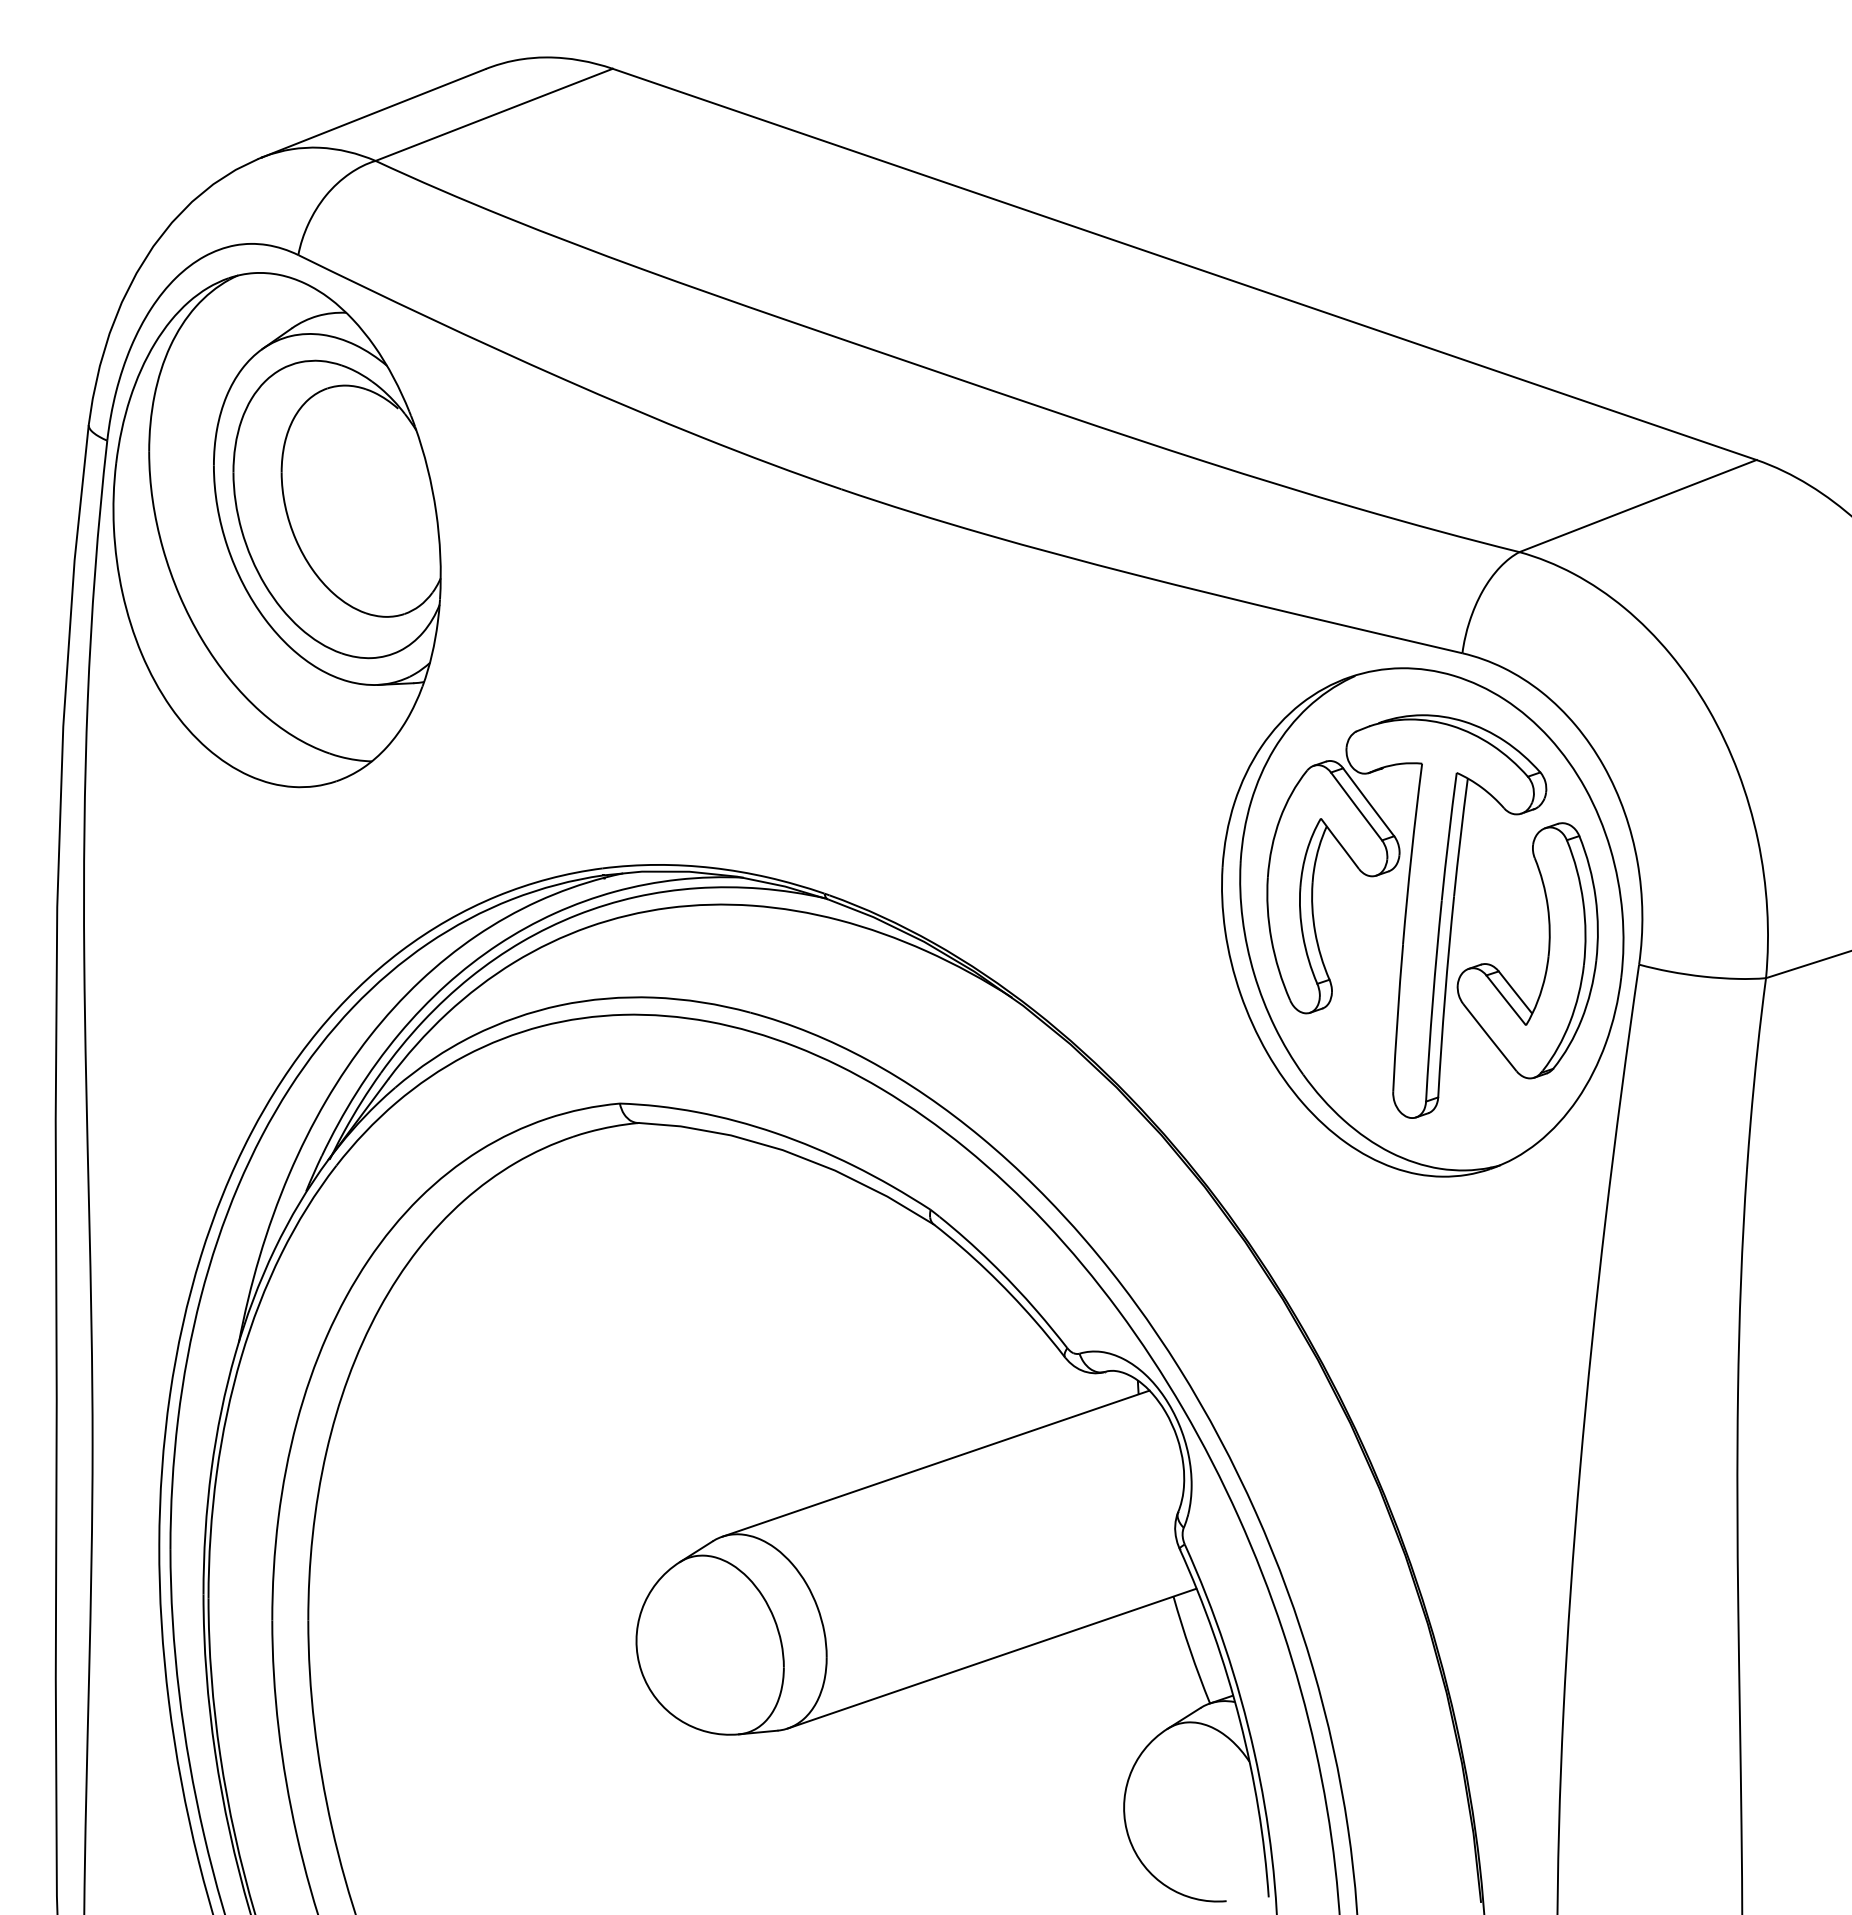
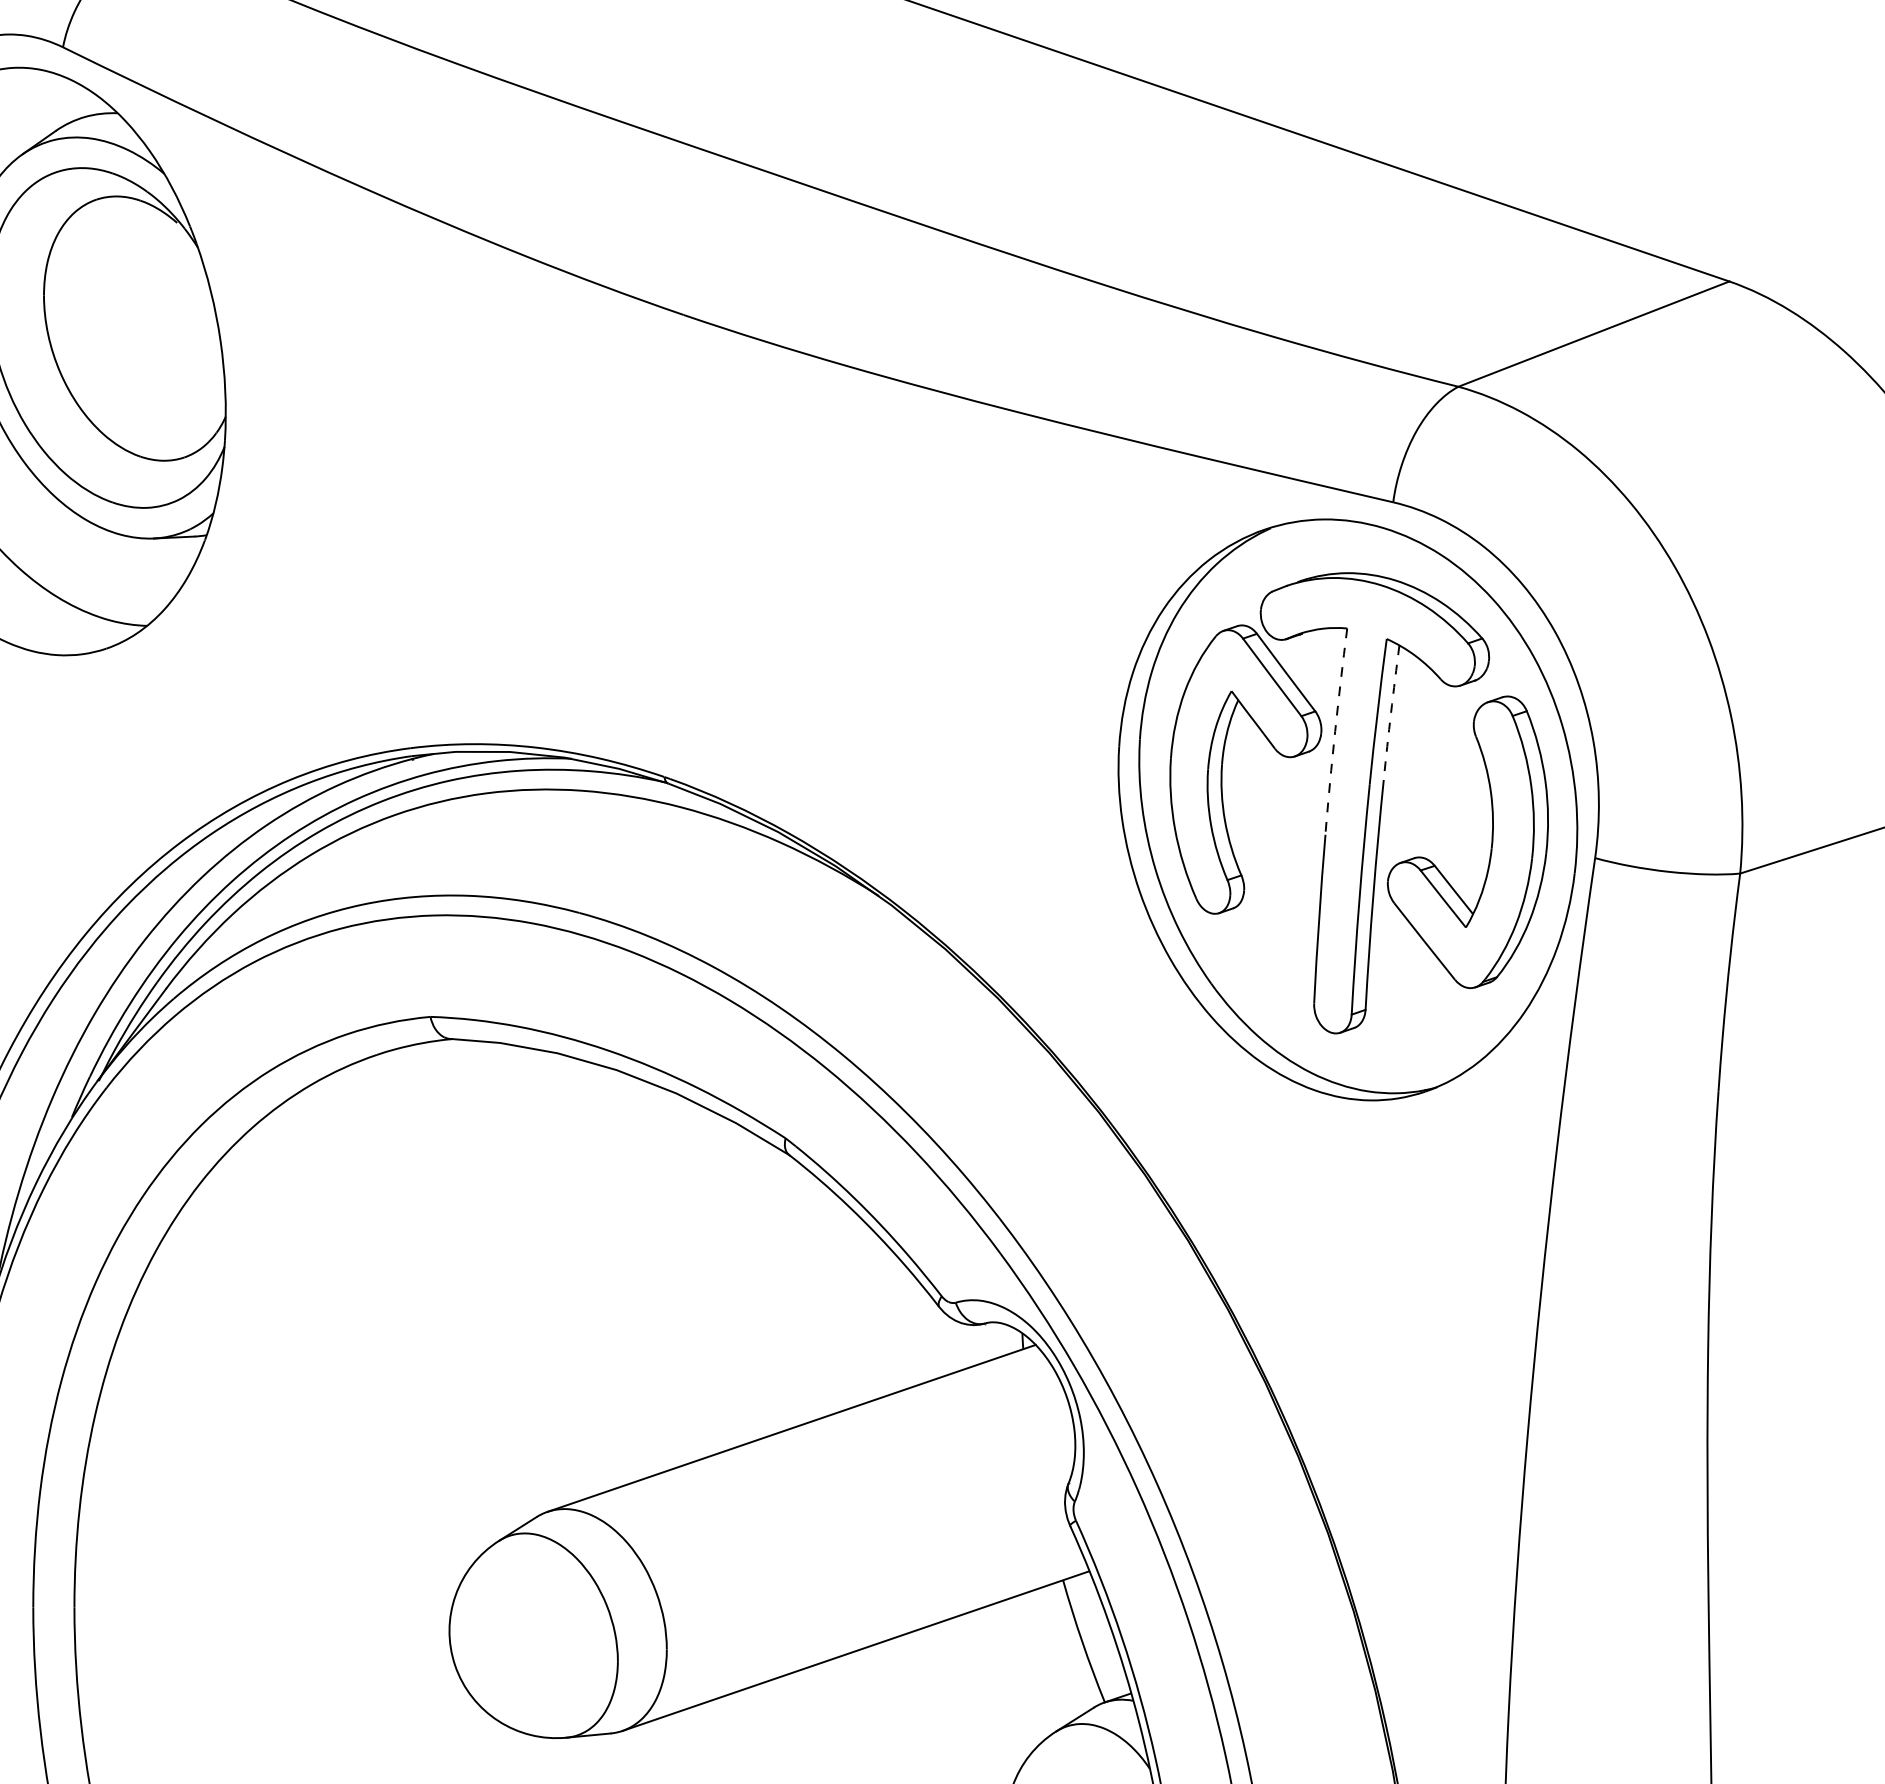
arc: (1460, 837) -> (1391, 712), solid -> dashed
arc: (1411, 853) -> (1335, 731), solid -> dashed

